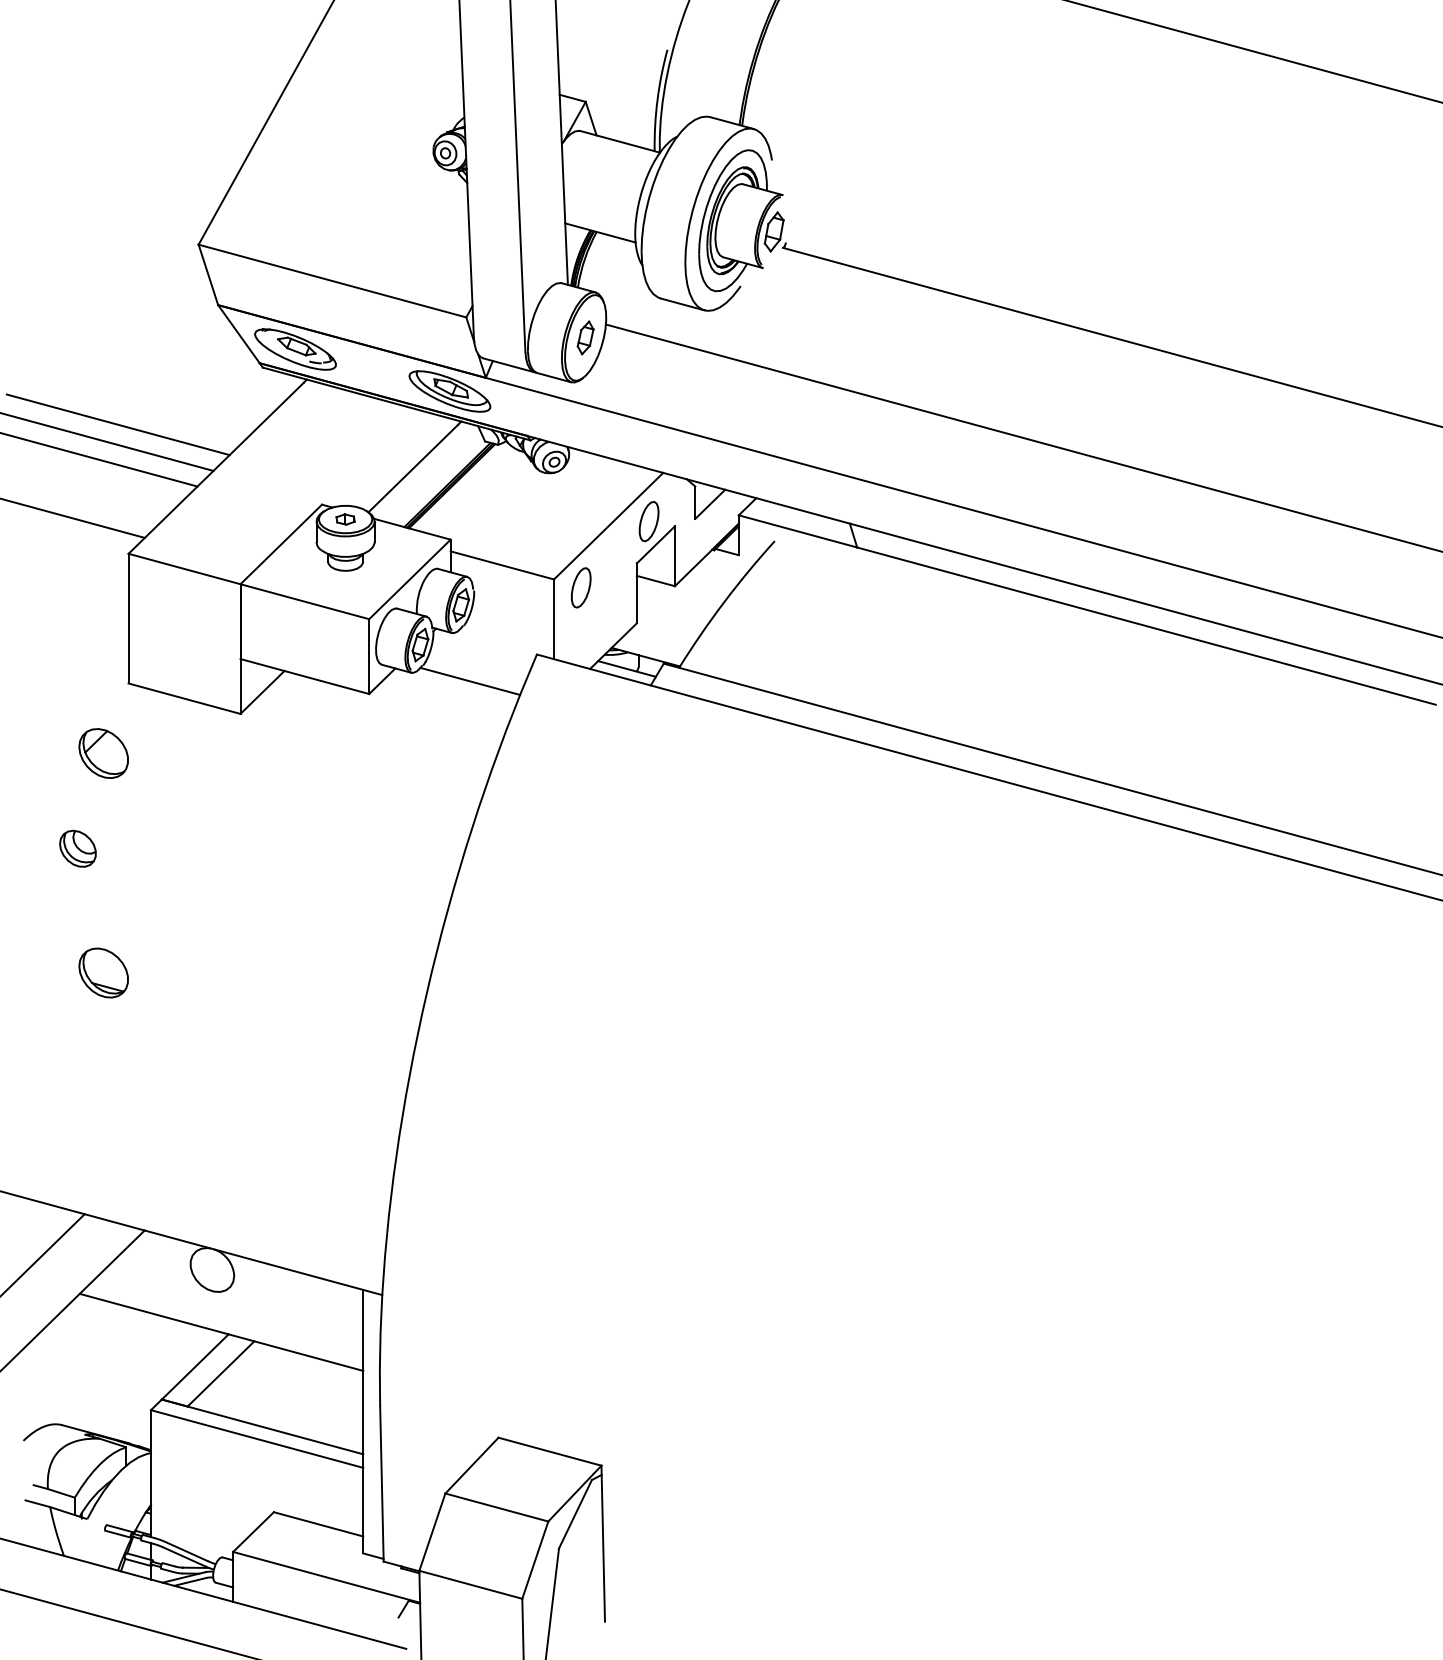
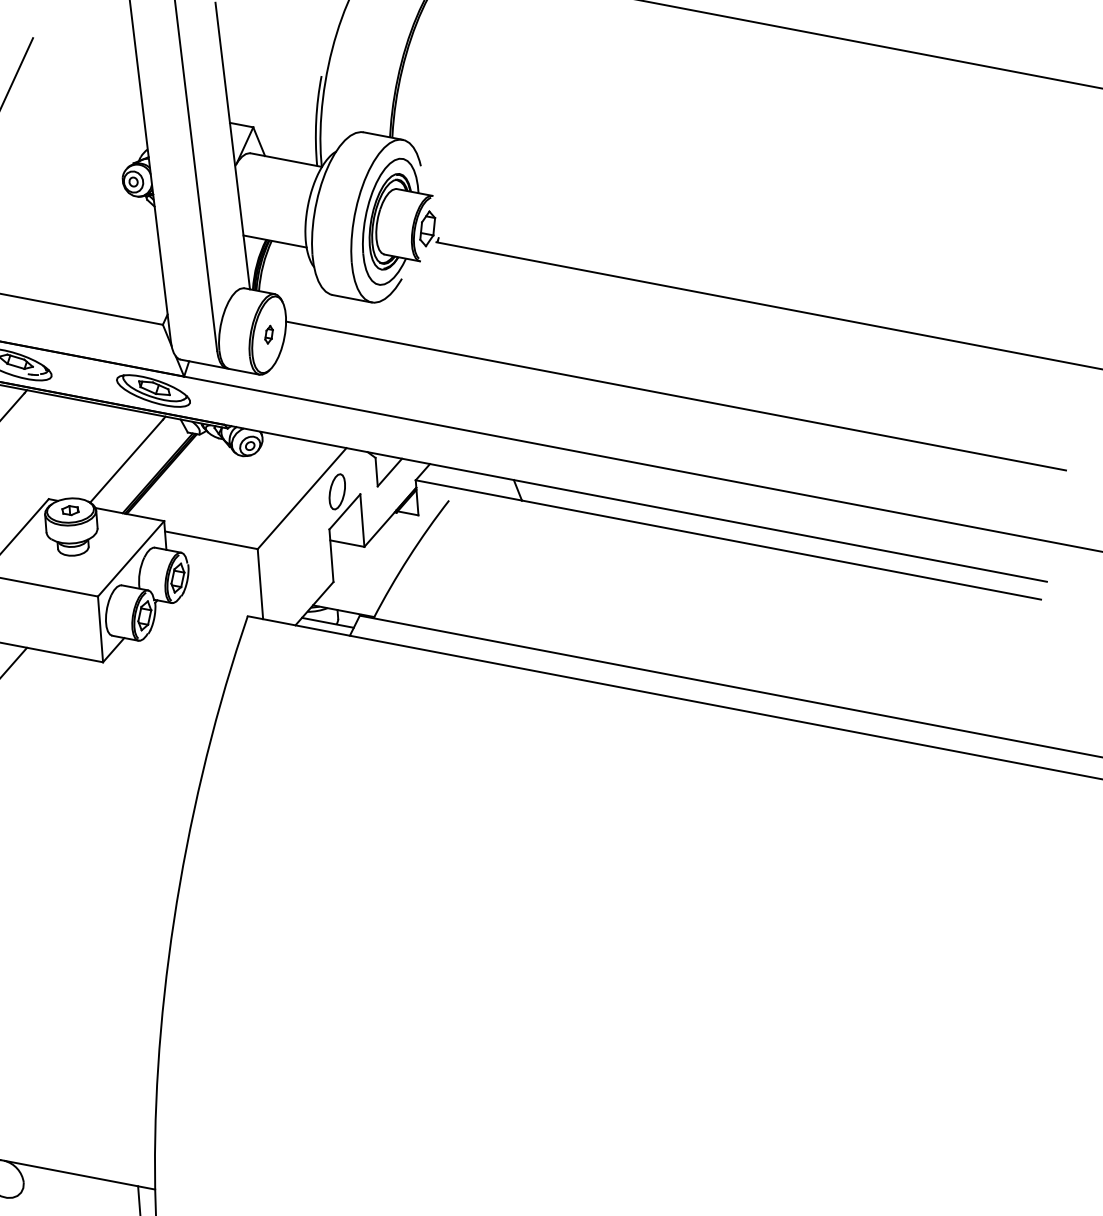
part: (585, 337) -> (269, 334), size x0.6
part: (581, 587) -> (282, 554), removed
line: (470, 680) -> (191, 643), removed

